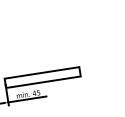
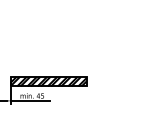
hatch: (42, 77) -> (48, 81), added

